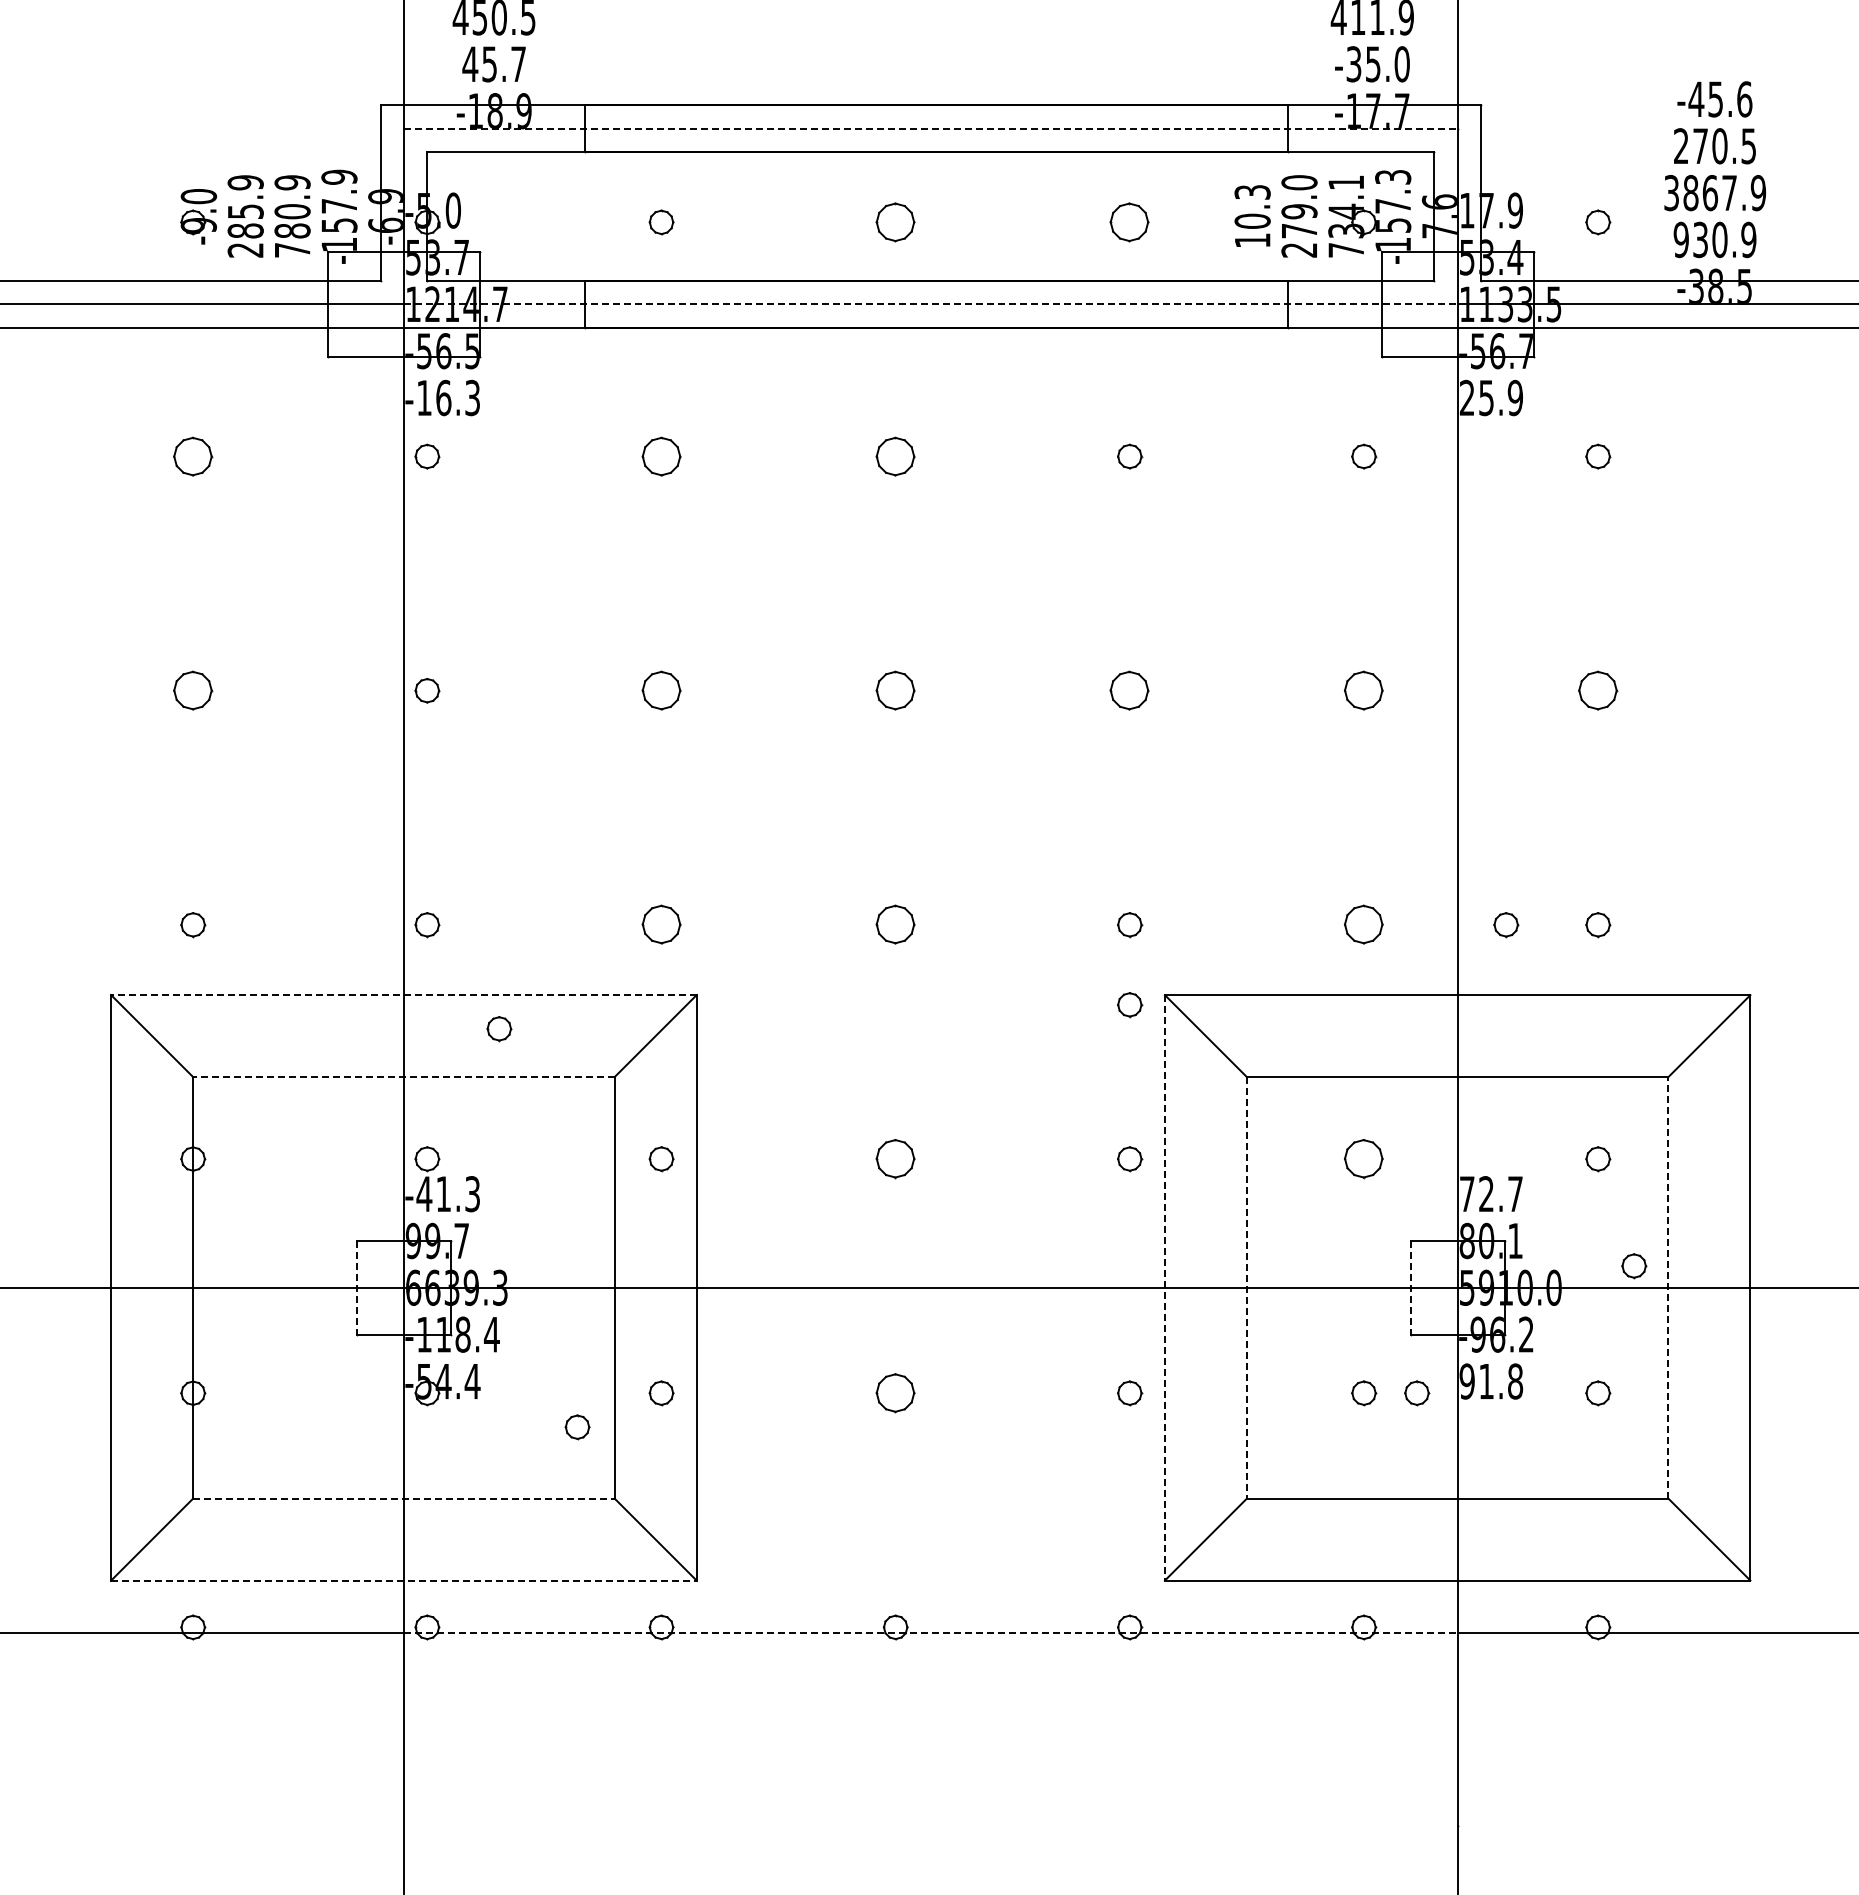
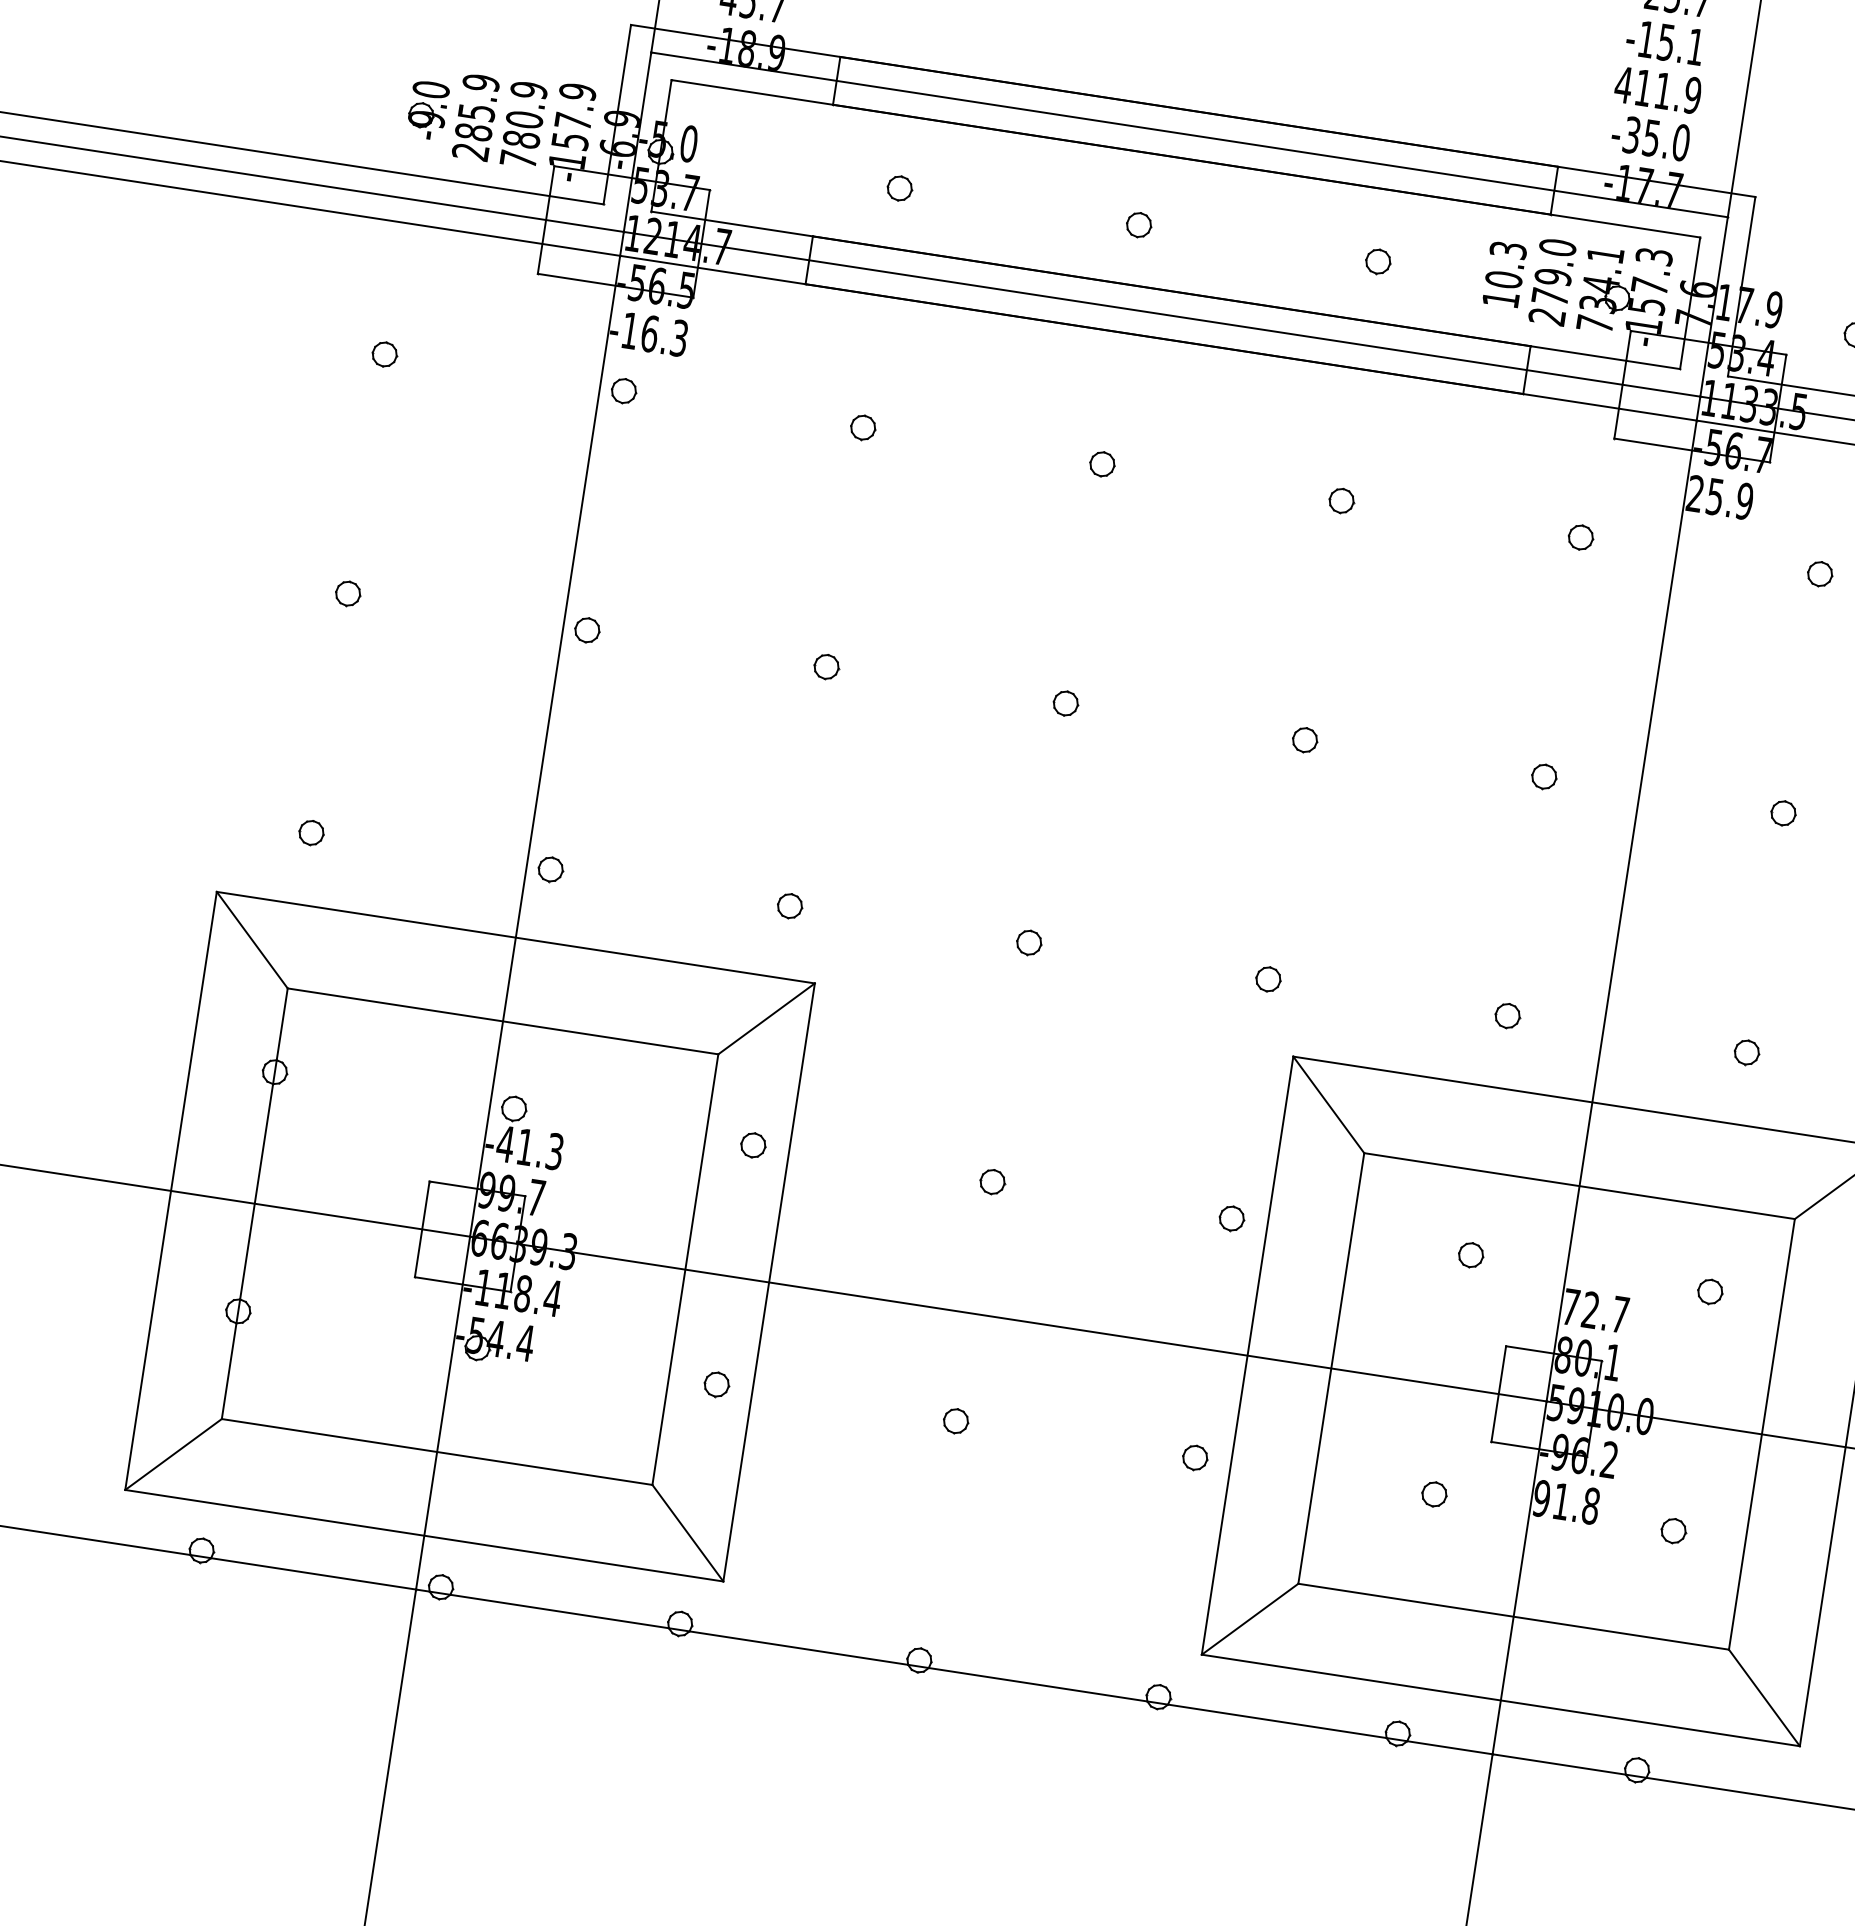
line: (930, 128) -> (1189, 134), dashed -> solid
part: (895, 222) -> (1138, 225), size x0.62
part: (1130, 222) -> (1378, 261), size x0.62
line: (930, 304) -> (1161, 314), dashed -> solid
part: (193, 456) -> (385, 354), size x0.62
part: (661, 456) -> (863, 427), size x0.62
part: (895, 456) -> (1102, 464), size x0.62
part: (193, 690) -> (348, 593), size x0.62
part: (661, 690) -> (826, 666), size x0.62
part: (895, 690) -> (1065, 703), size x0.62
part: (1130, 690) -> (1305, 740), size x0.62
part: (1364, 690) -> (1544, 776), size x0.62
part: (1598, 690) -> (1783, 813), size x0.62
part: (661, 925) -> (789, 906), size x0.62
part: (895, 925) -> (1028, 943), size x0.62
part: (1364, 925) -> (1508, 1016), size x0.62
part: (1506, 925) -> (1653, 1038), removed
line: (403, 995) -> (515, 937), dashed -> solid
part: (1130, 1005) -> (1256, 1061), removed
part: (499, 1029) -> (608, 987), removed
line: (403, 1077) -> (502, 1021), dashed -> solid
part: (895, 1159) -> (992, 1182), size x0.62
part: (1364, 1159) -> (1471, 1255), size x0.62
part: (1634, 1266) -> (1730, 1407), removed
line: (357, 1287) -> (422, 1229), dashed -> solid
line: (1164, 1287) -> (1247, 1355), dashed -> solid
line: (1246, 1287) -> (1330, 1368), dashed -> solid
line: (1410, 1287) -> (1498, 1393), dashed -> solid
line: (1668, 1287) -> (1762, 1434), dashed -> solid
part: (895, 1393) -> (955, 1421), size x0.62
part: (1417, 1393) -> (1489, 1503), removed
part: (577, 1427) -> (625, 1406), removed
line: (403, 1498) -> (436, 1451), dashed -> solid
line: (403, 1580) -> (423, 1535), dashed -> solid
line: (930, 1633) -> (954, 1672), dashed -> solid

